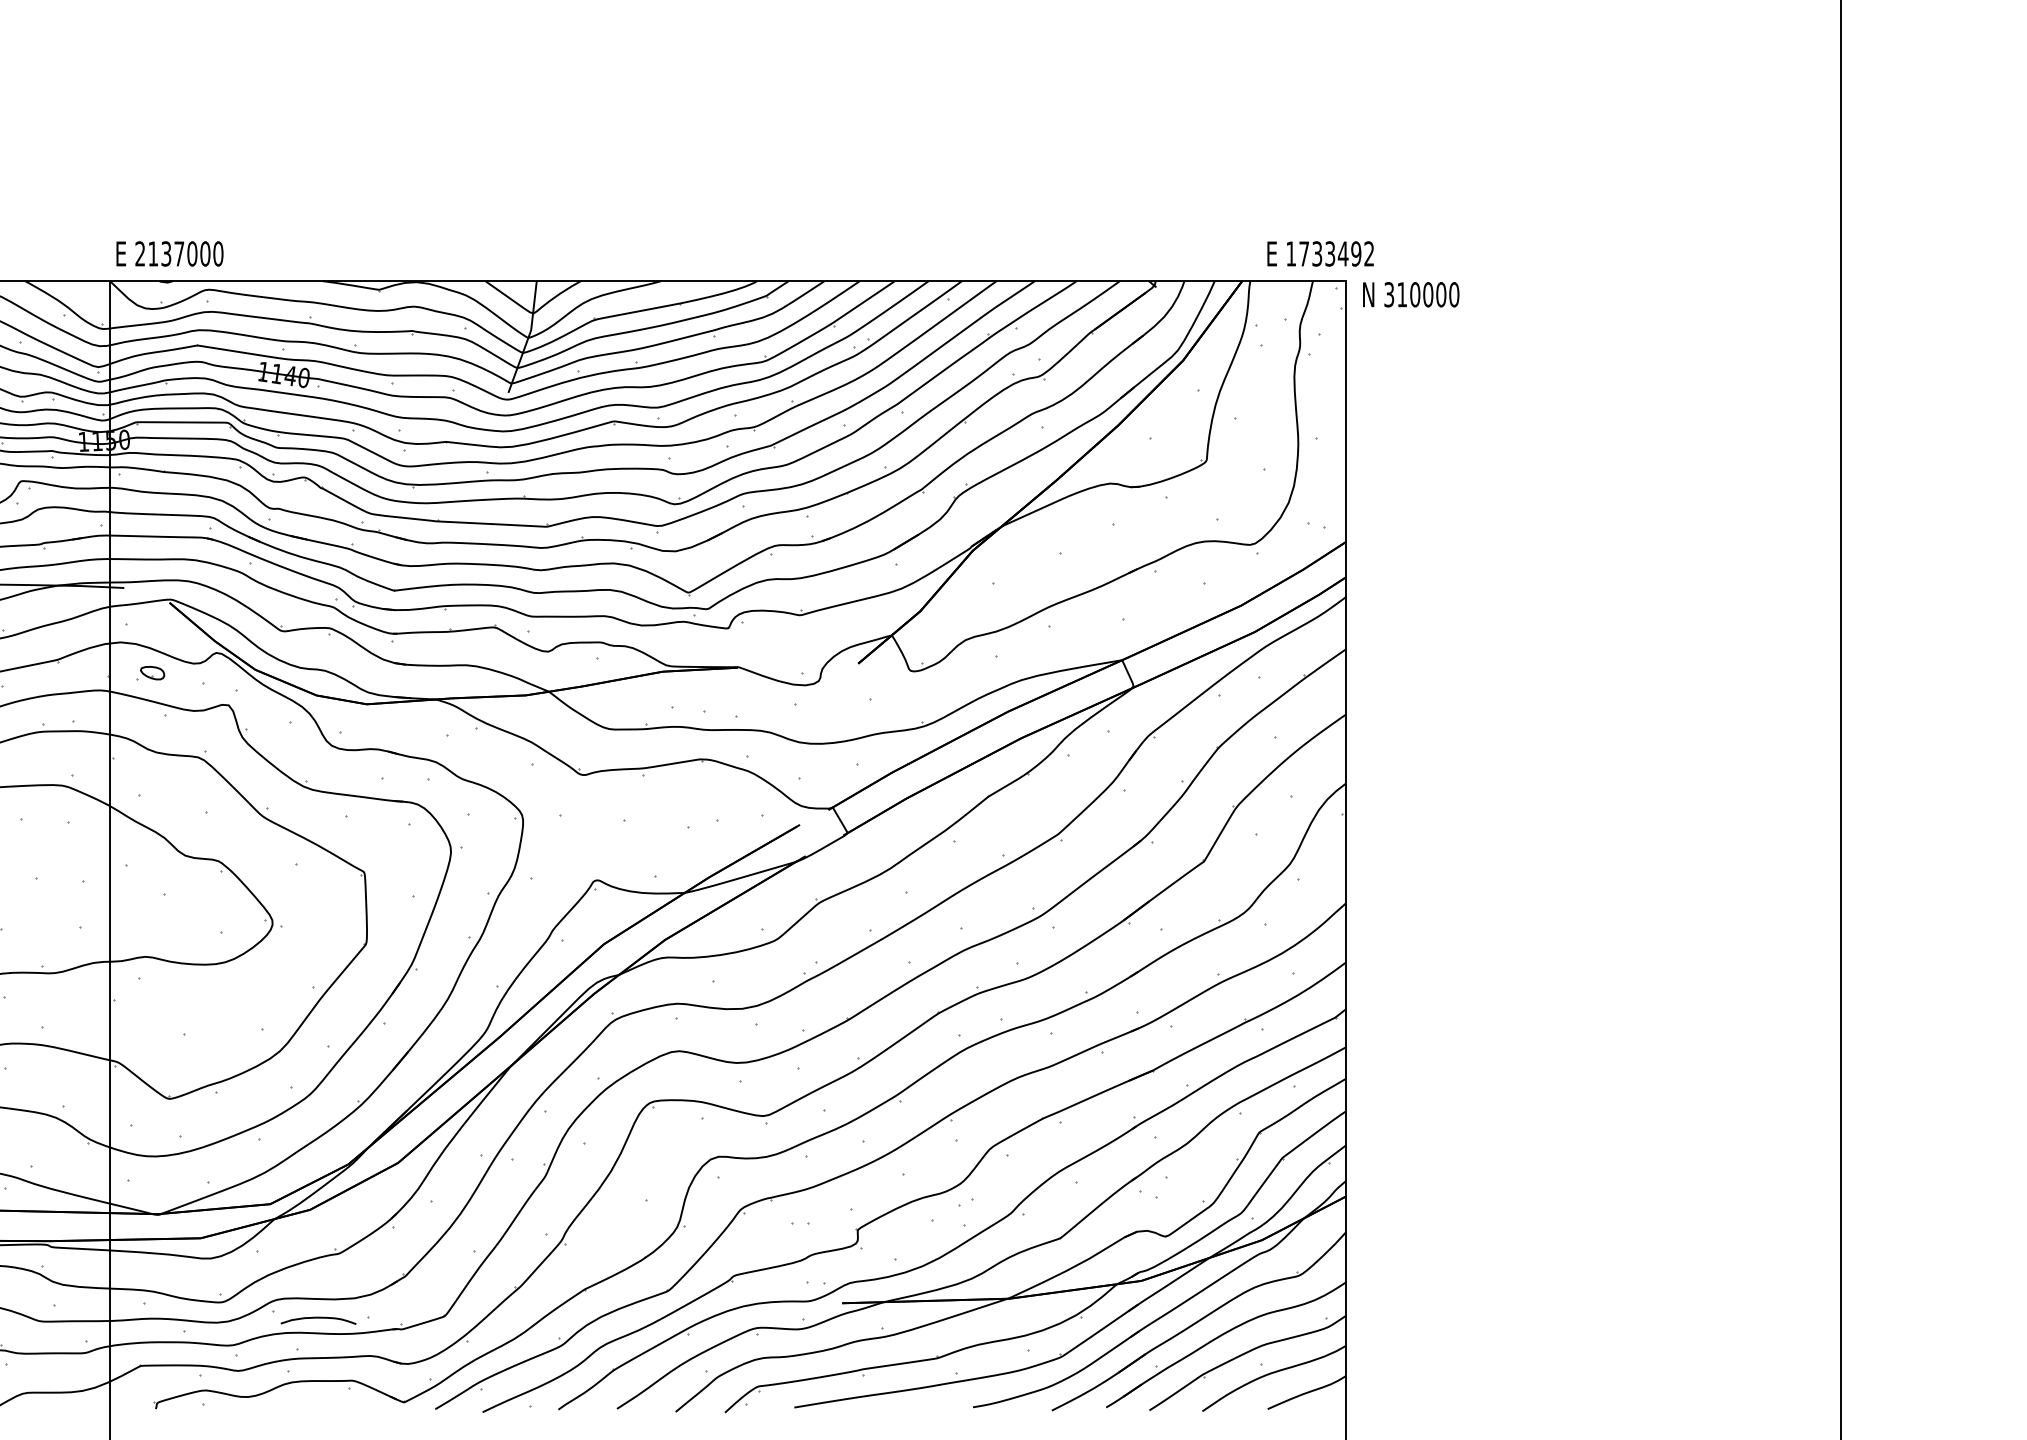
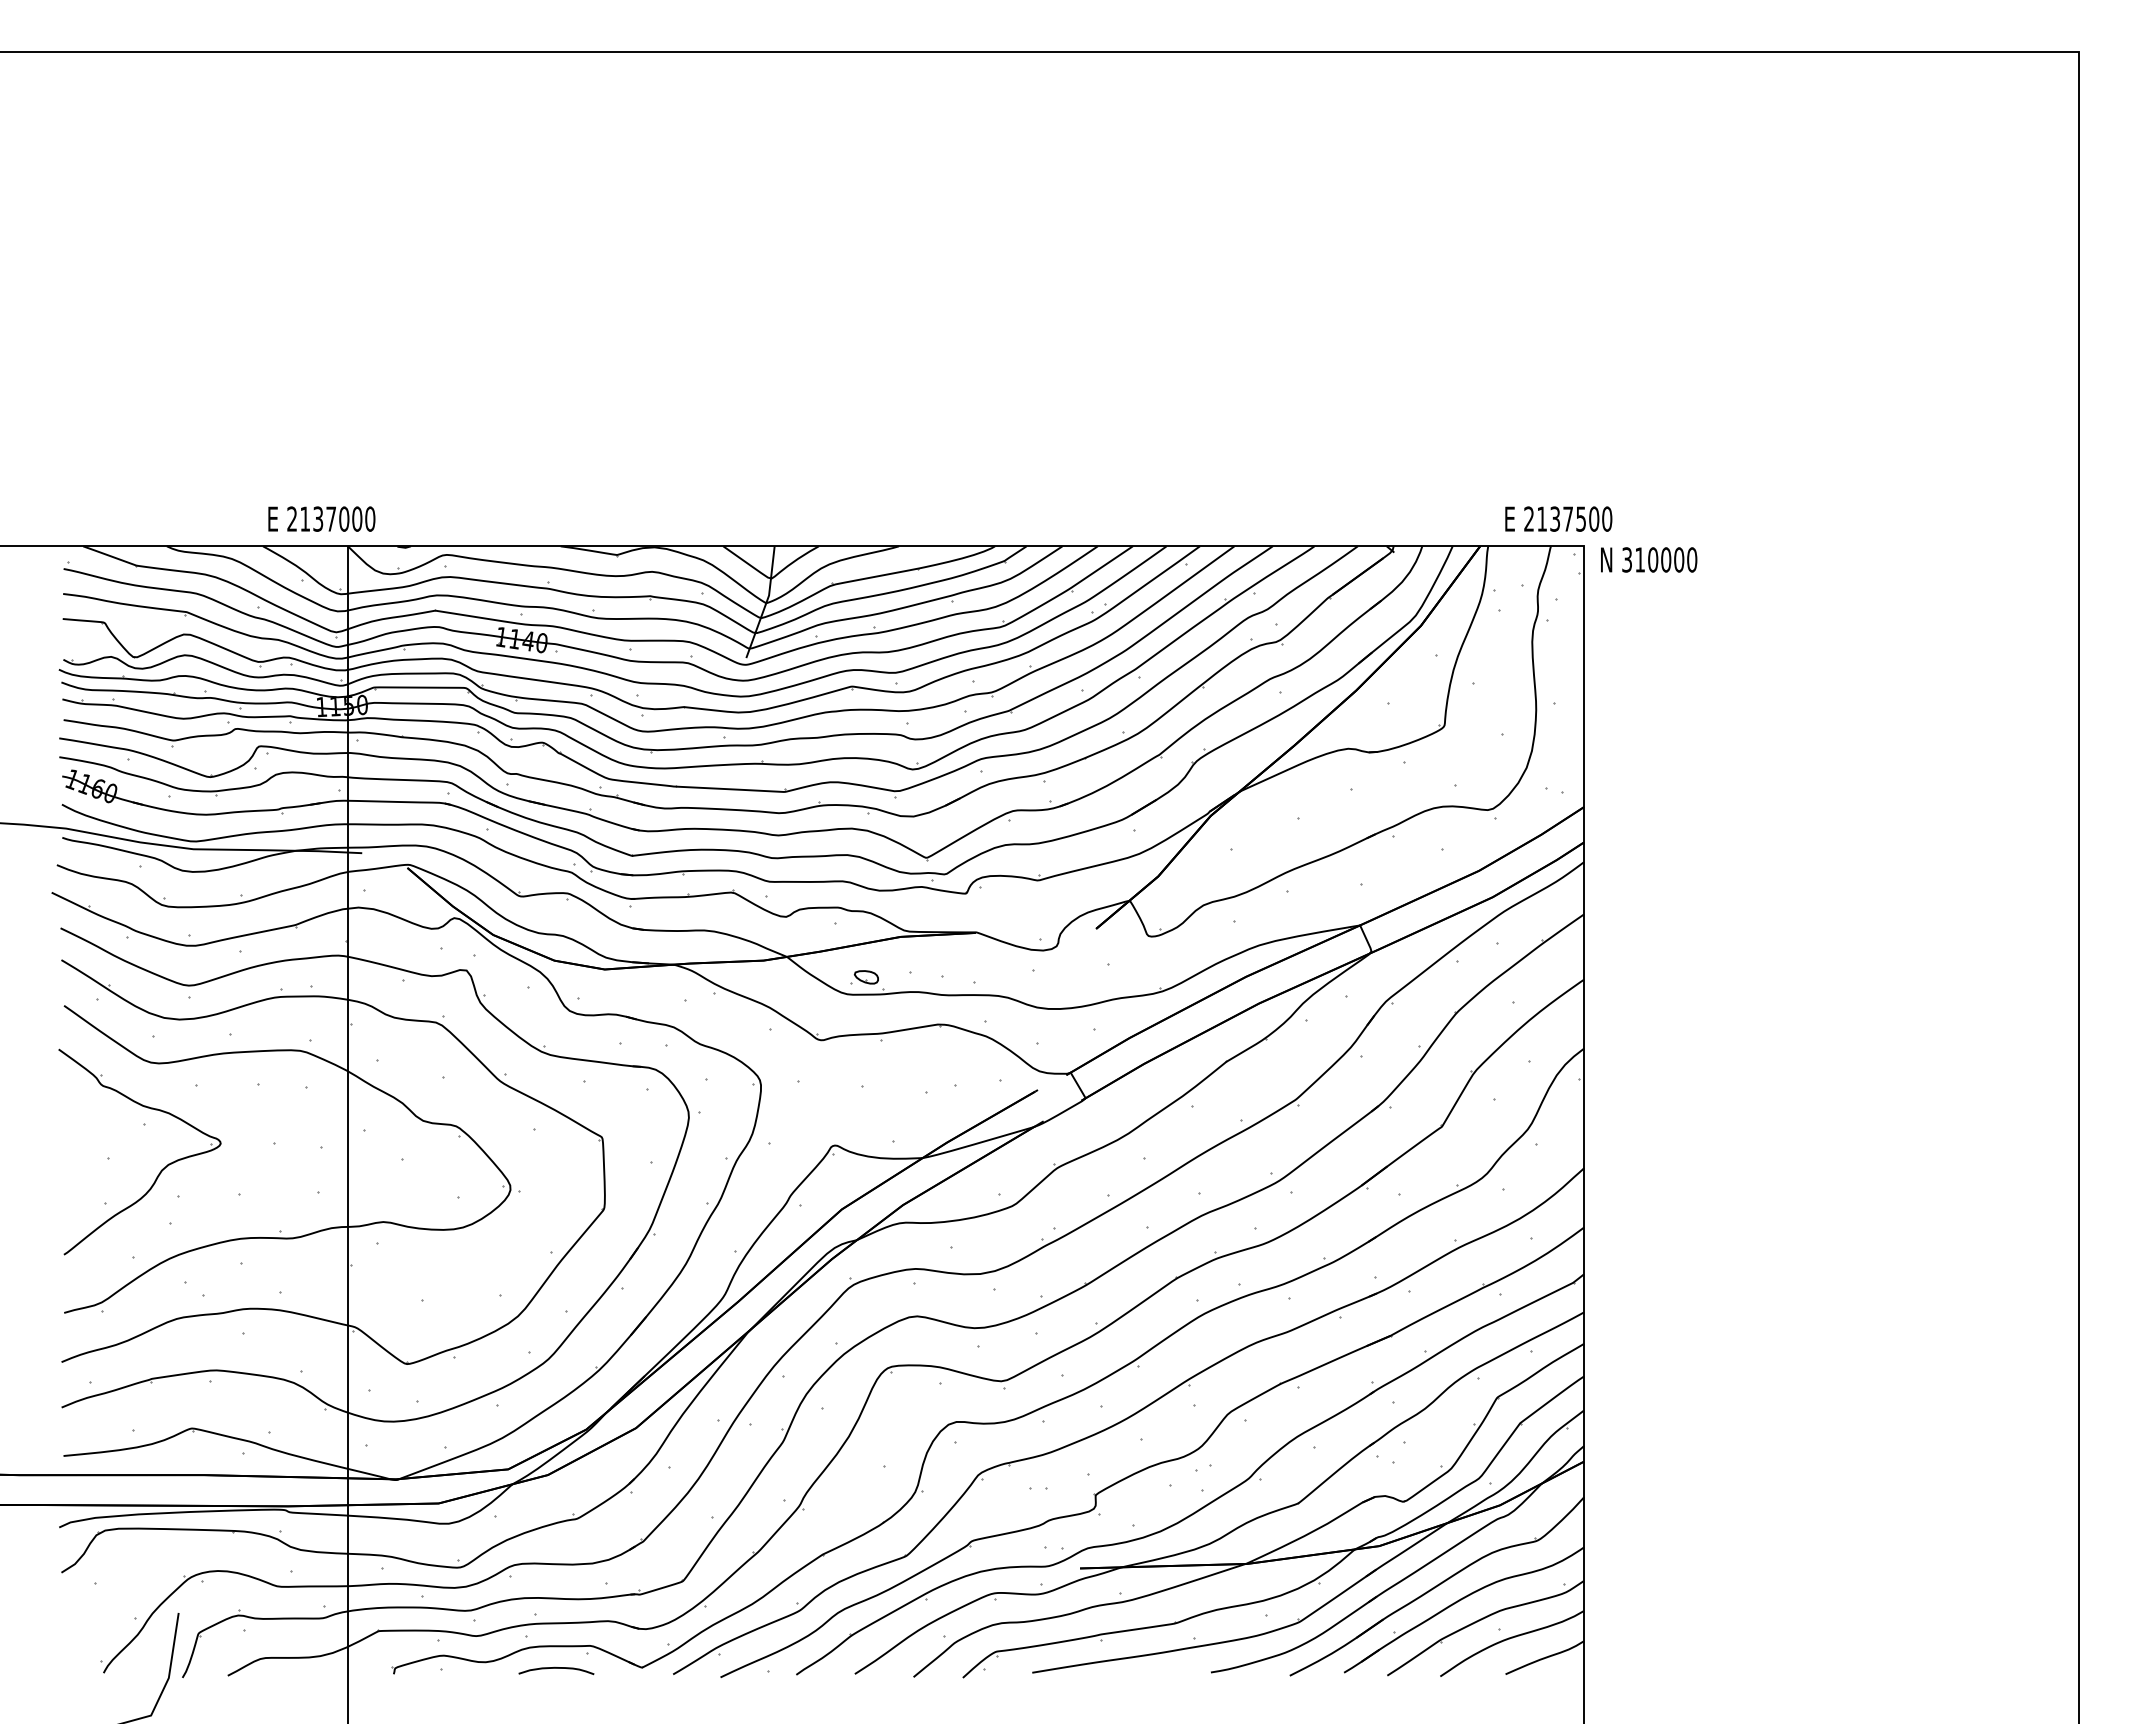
text: (169, 253) -> (321, 518), moved
text: (1330, 253) -> (1568, 518), 1733492 -> 2137500
part: (150, 673) -> (864, 977), moved
curve: (318, 1318) -> (556, 1668), moved

